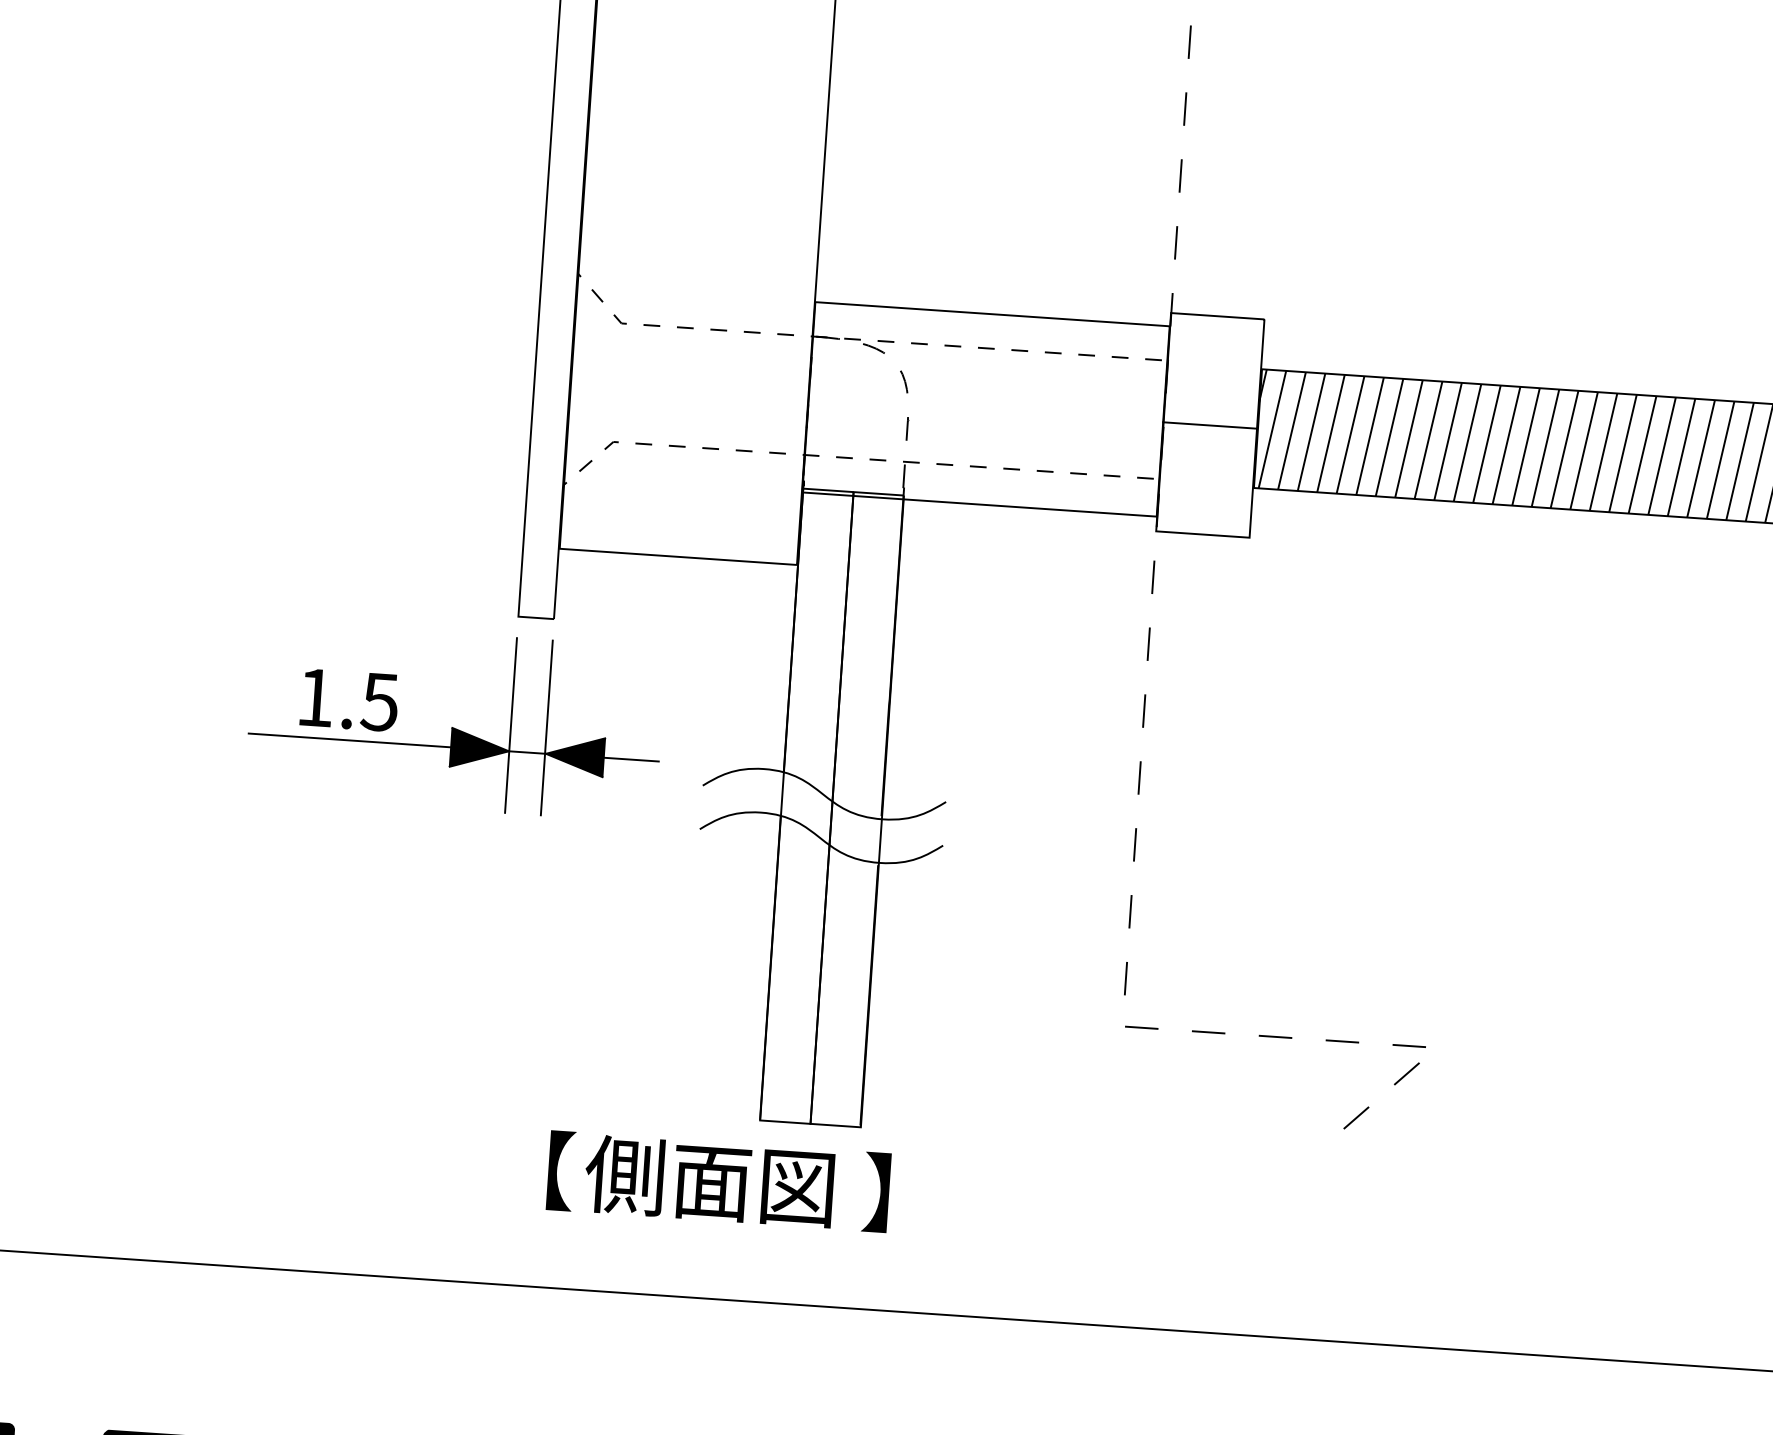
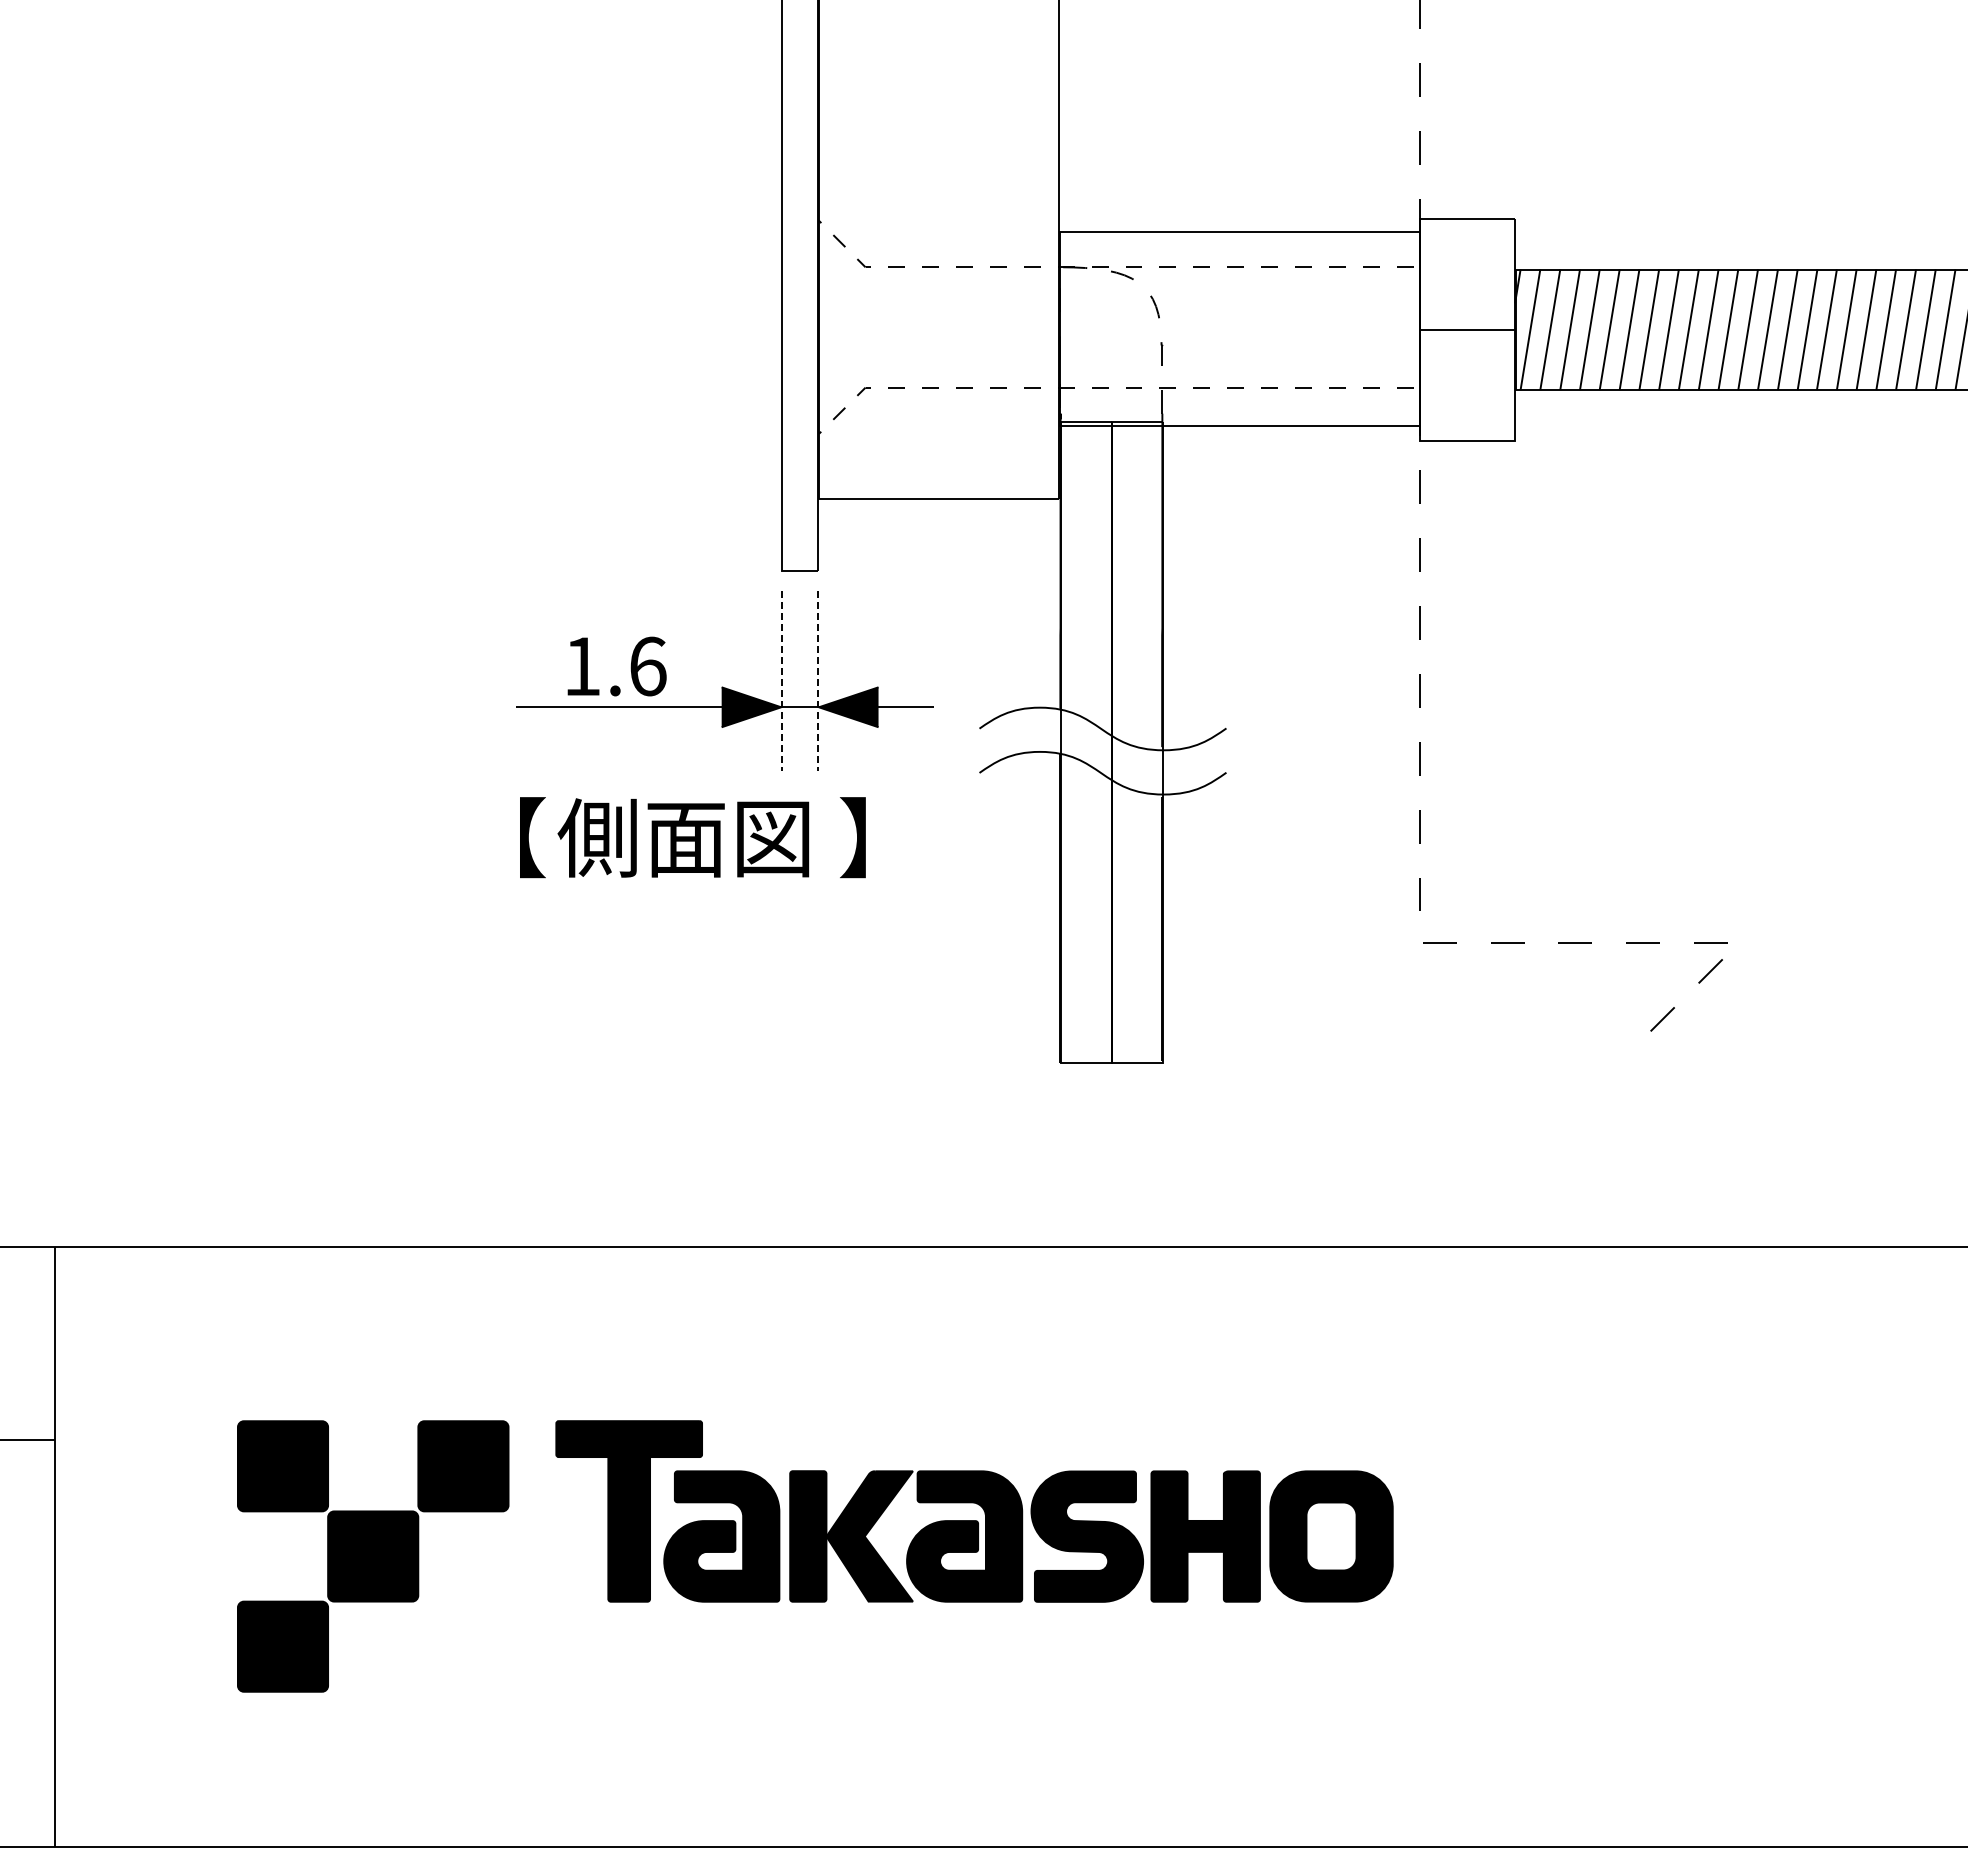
text: (379, 702) -> (647, 666), 1.5 -> 1.6
line: (510, 725) -> (781, 681), solid -> dashed
line: (546, 728) -> (817, 681), solid -> dashed
text: (718, 1181) -> (692, 837), moved

